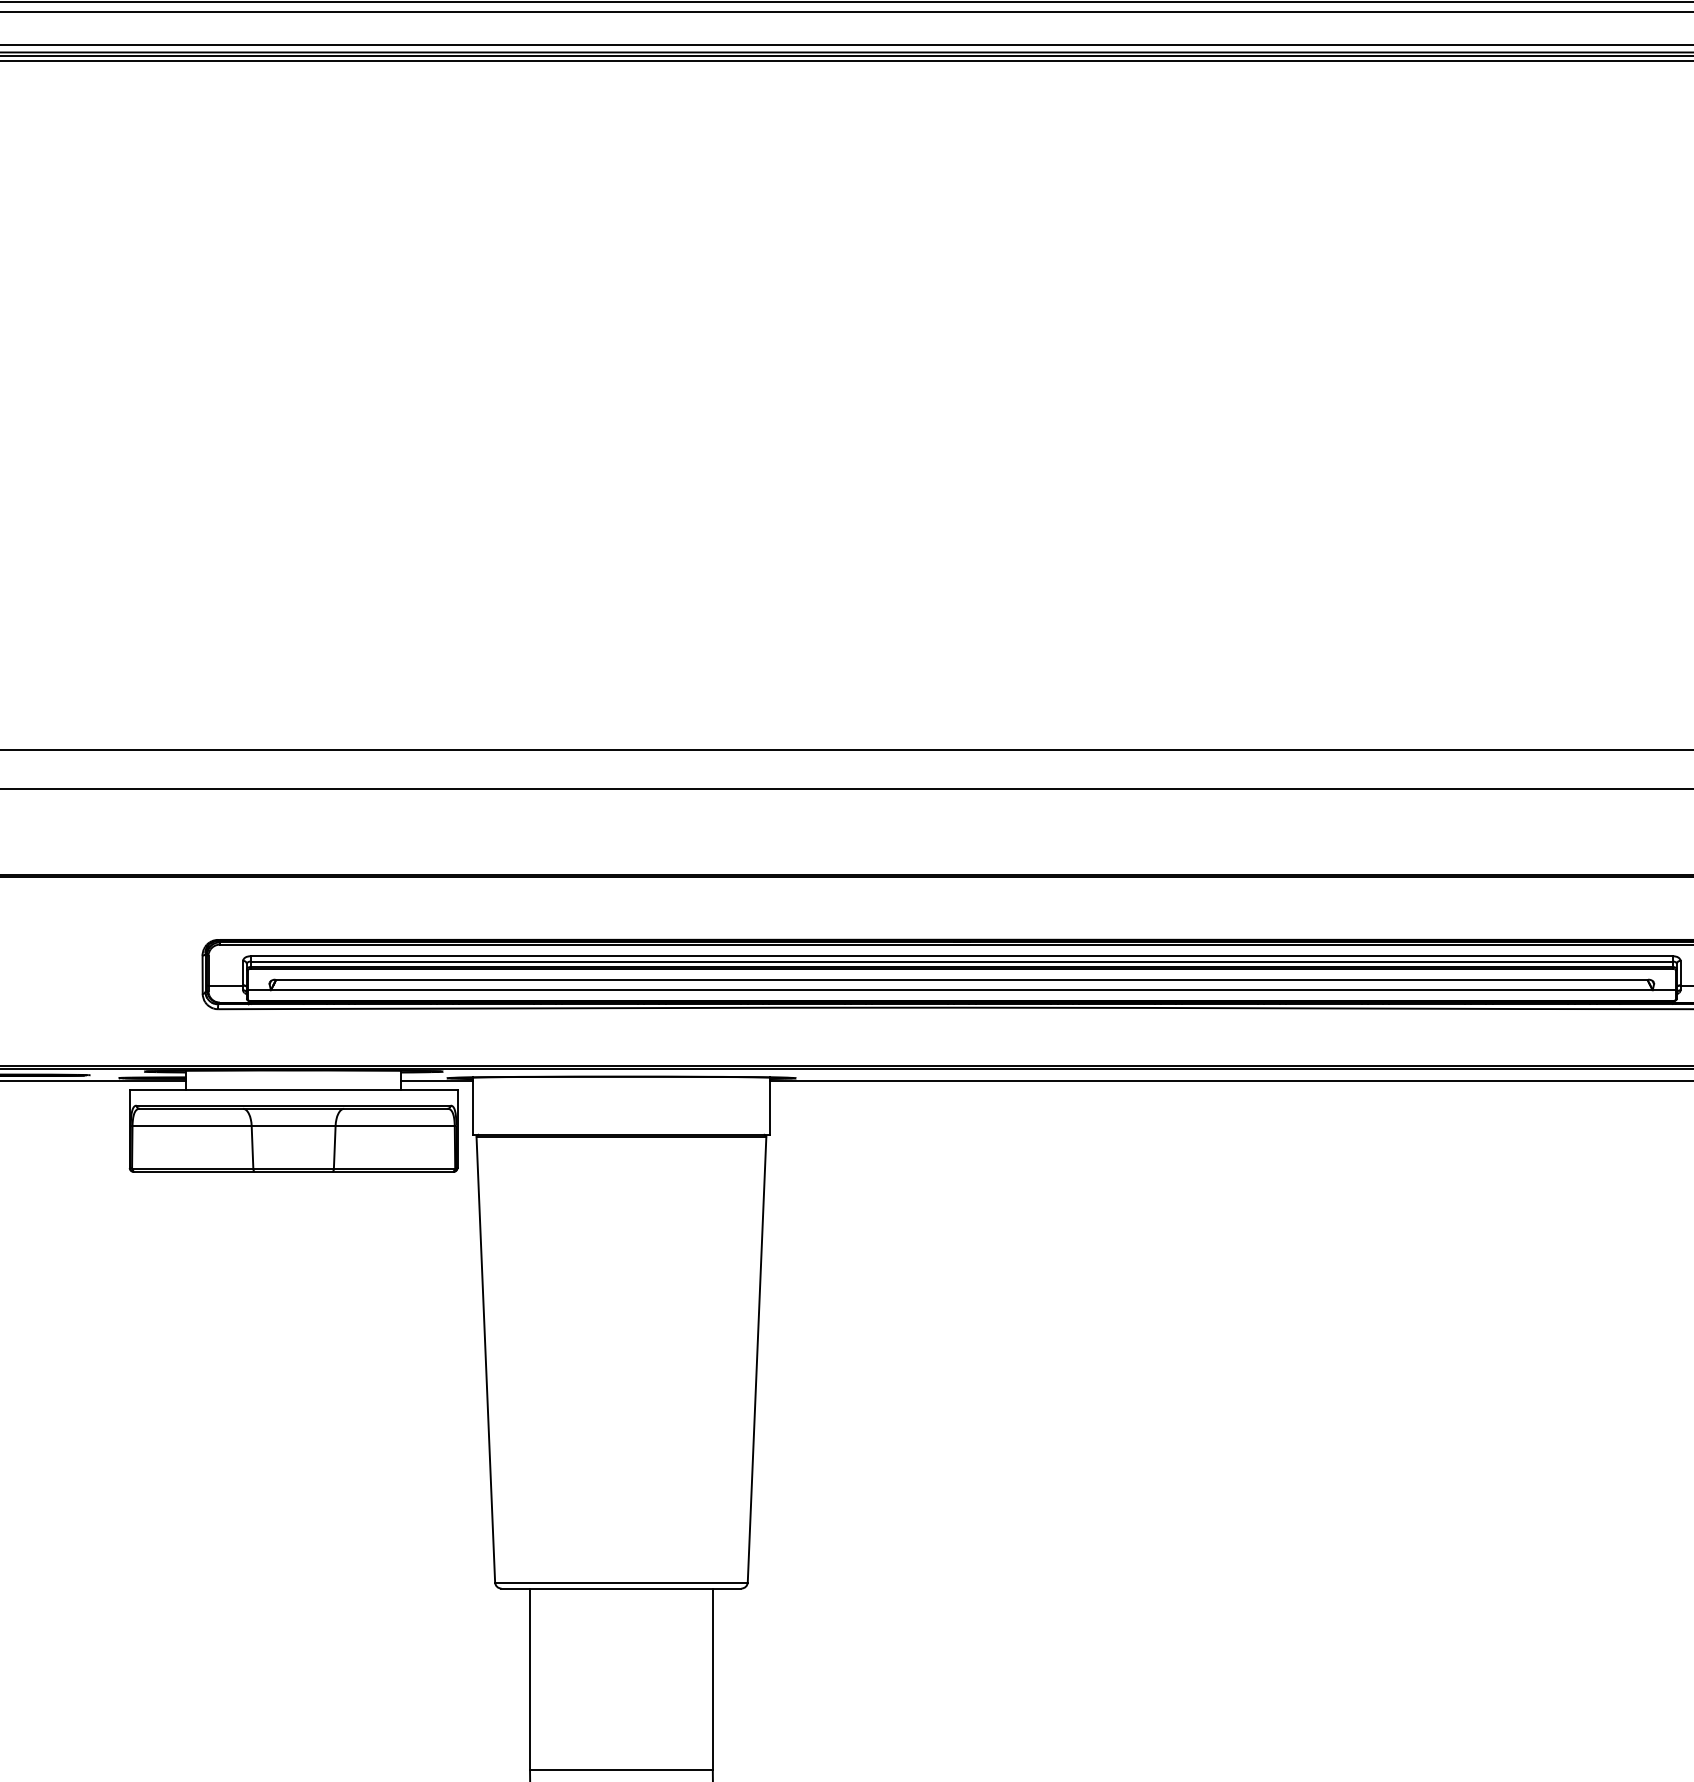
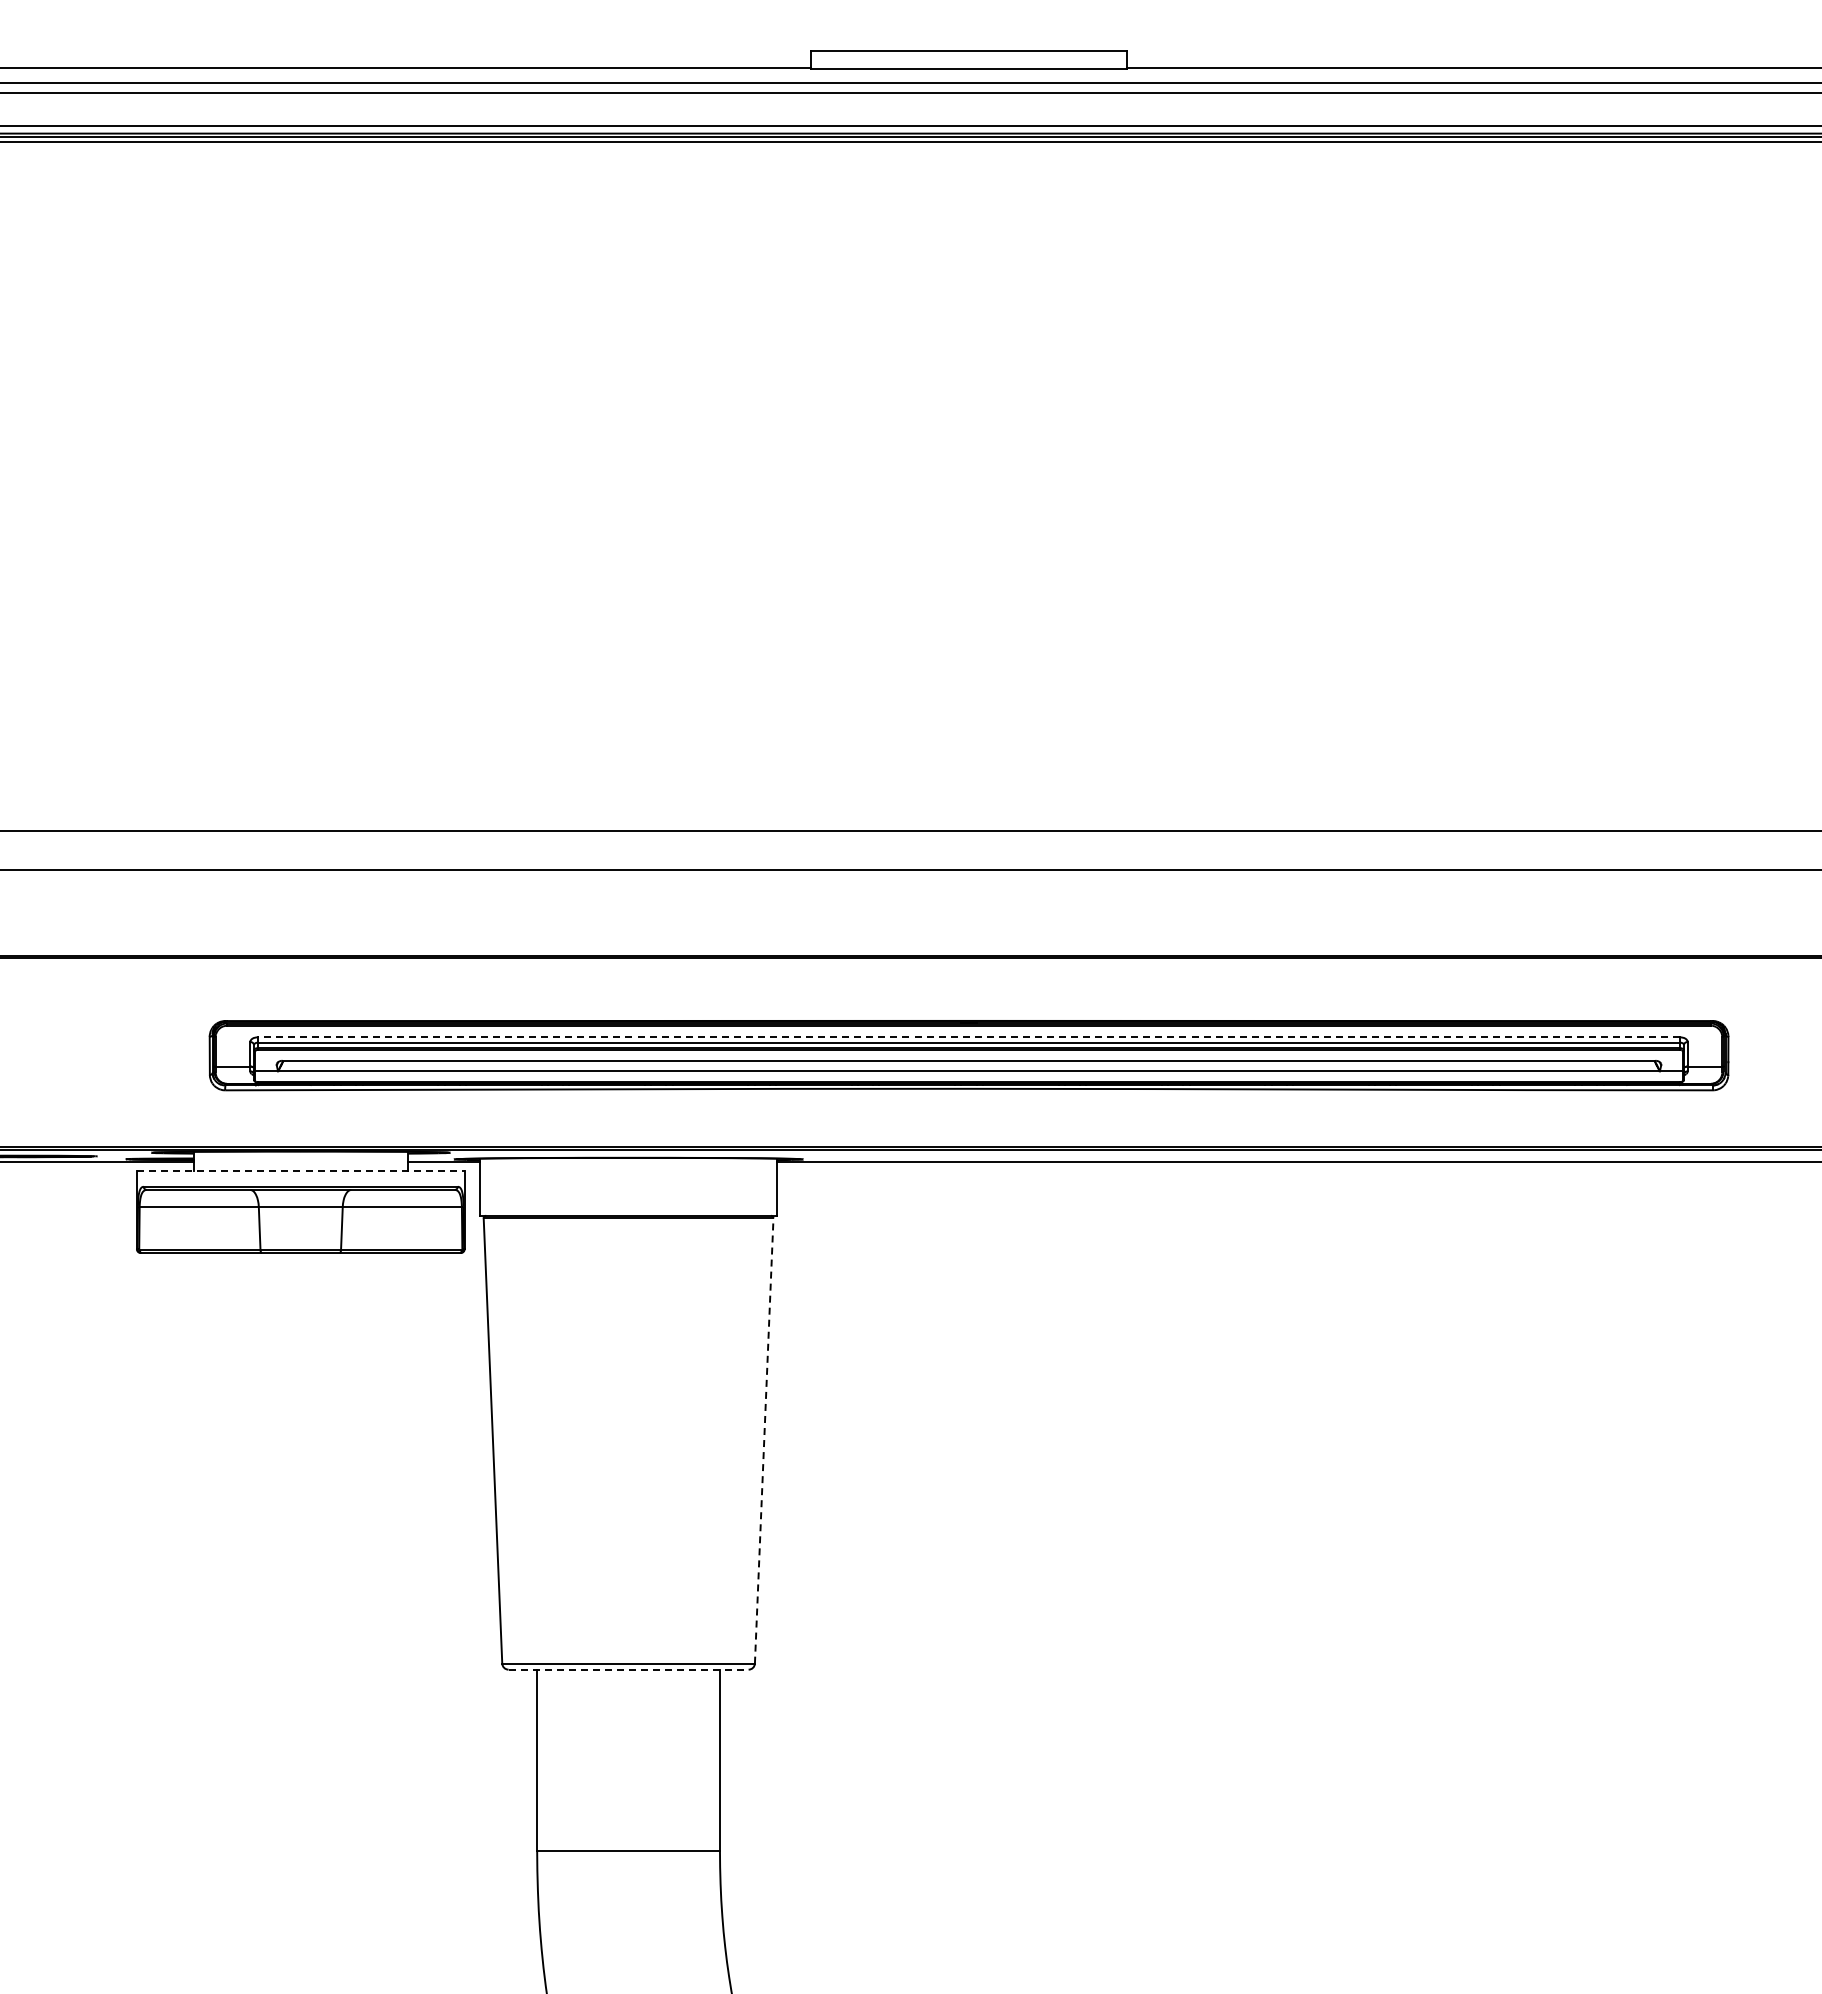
line: (961, 956) -> (968, 1037), solid -> dashed
line: (293, 1090) -> (300, 1171), solid -> dashed
line: (757, 1360) -> (764, 1441), solid -> dashed
line: (622, 1588) -> (629, 1669), solid -> dashed

